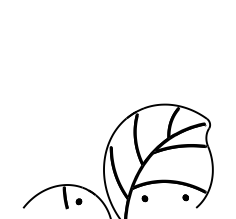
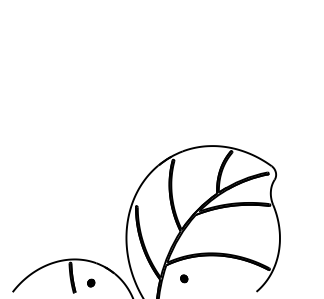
part: (185, 197) -> (241, 277), removed

